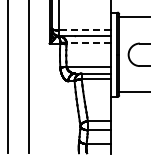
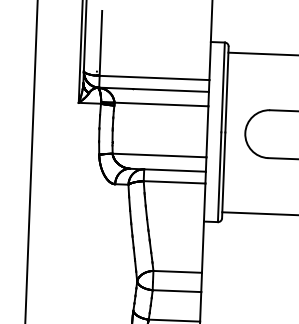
line: (84, 30) -> (153, 77), dashed -> solid
line: (88, 42) -> (161, 103), dashed -> solid

